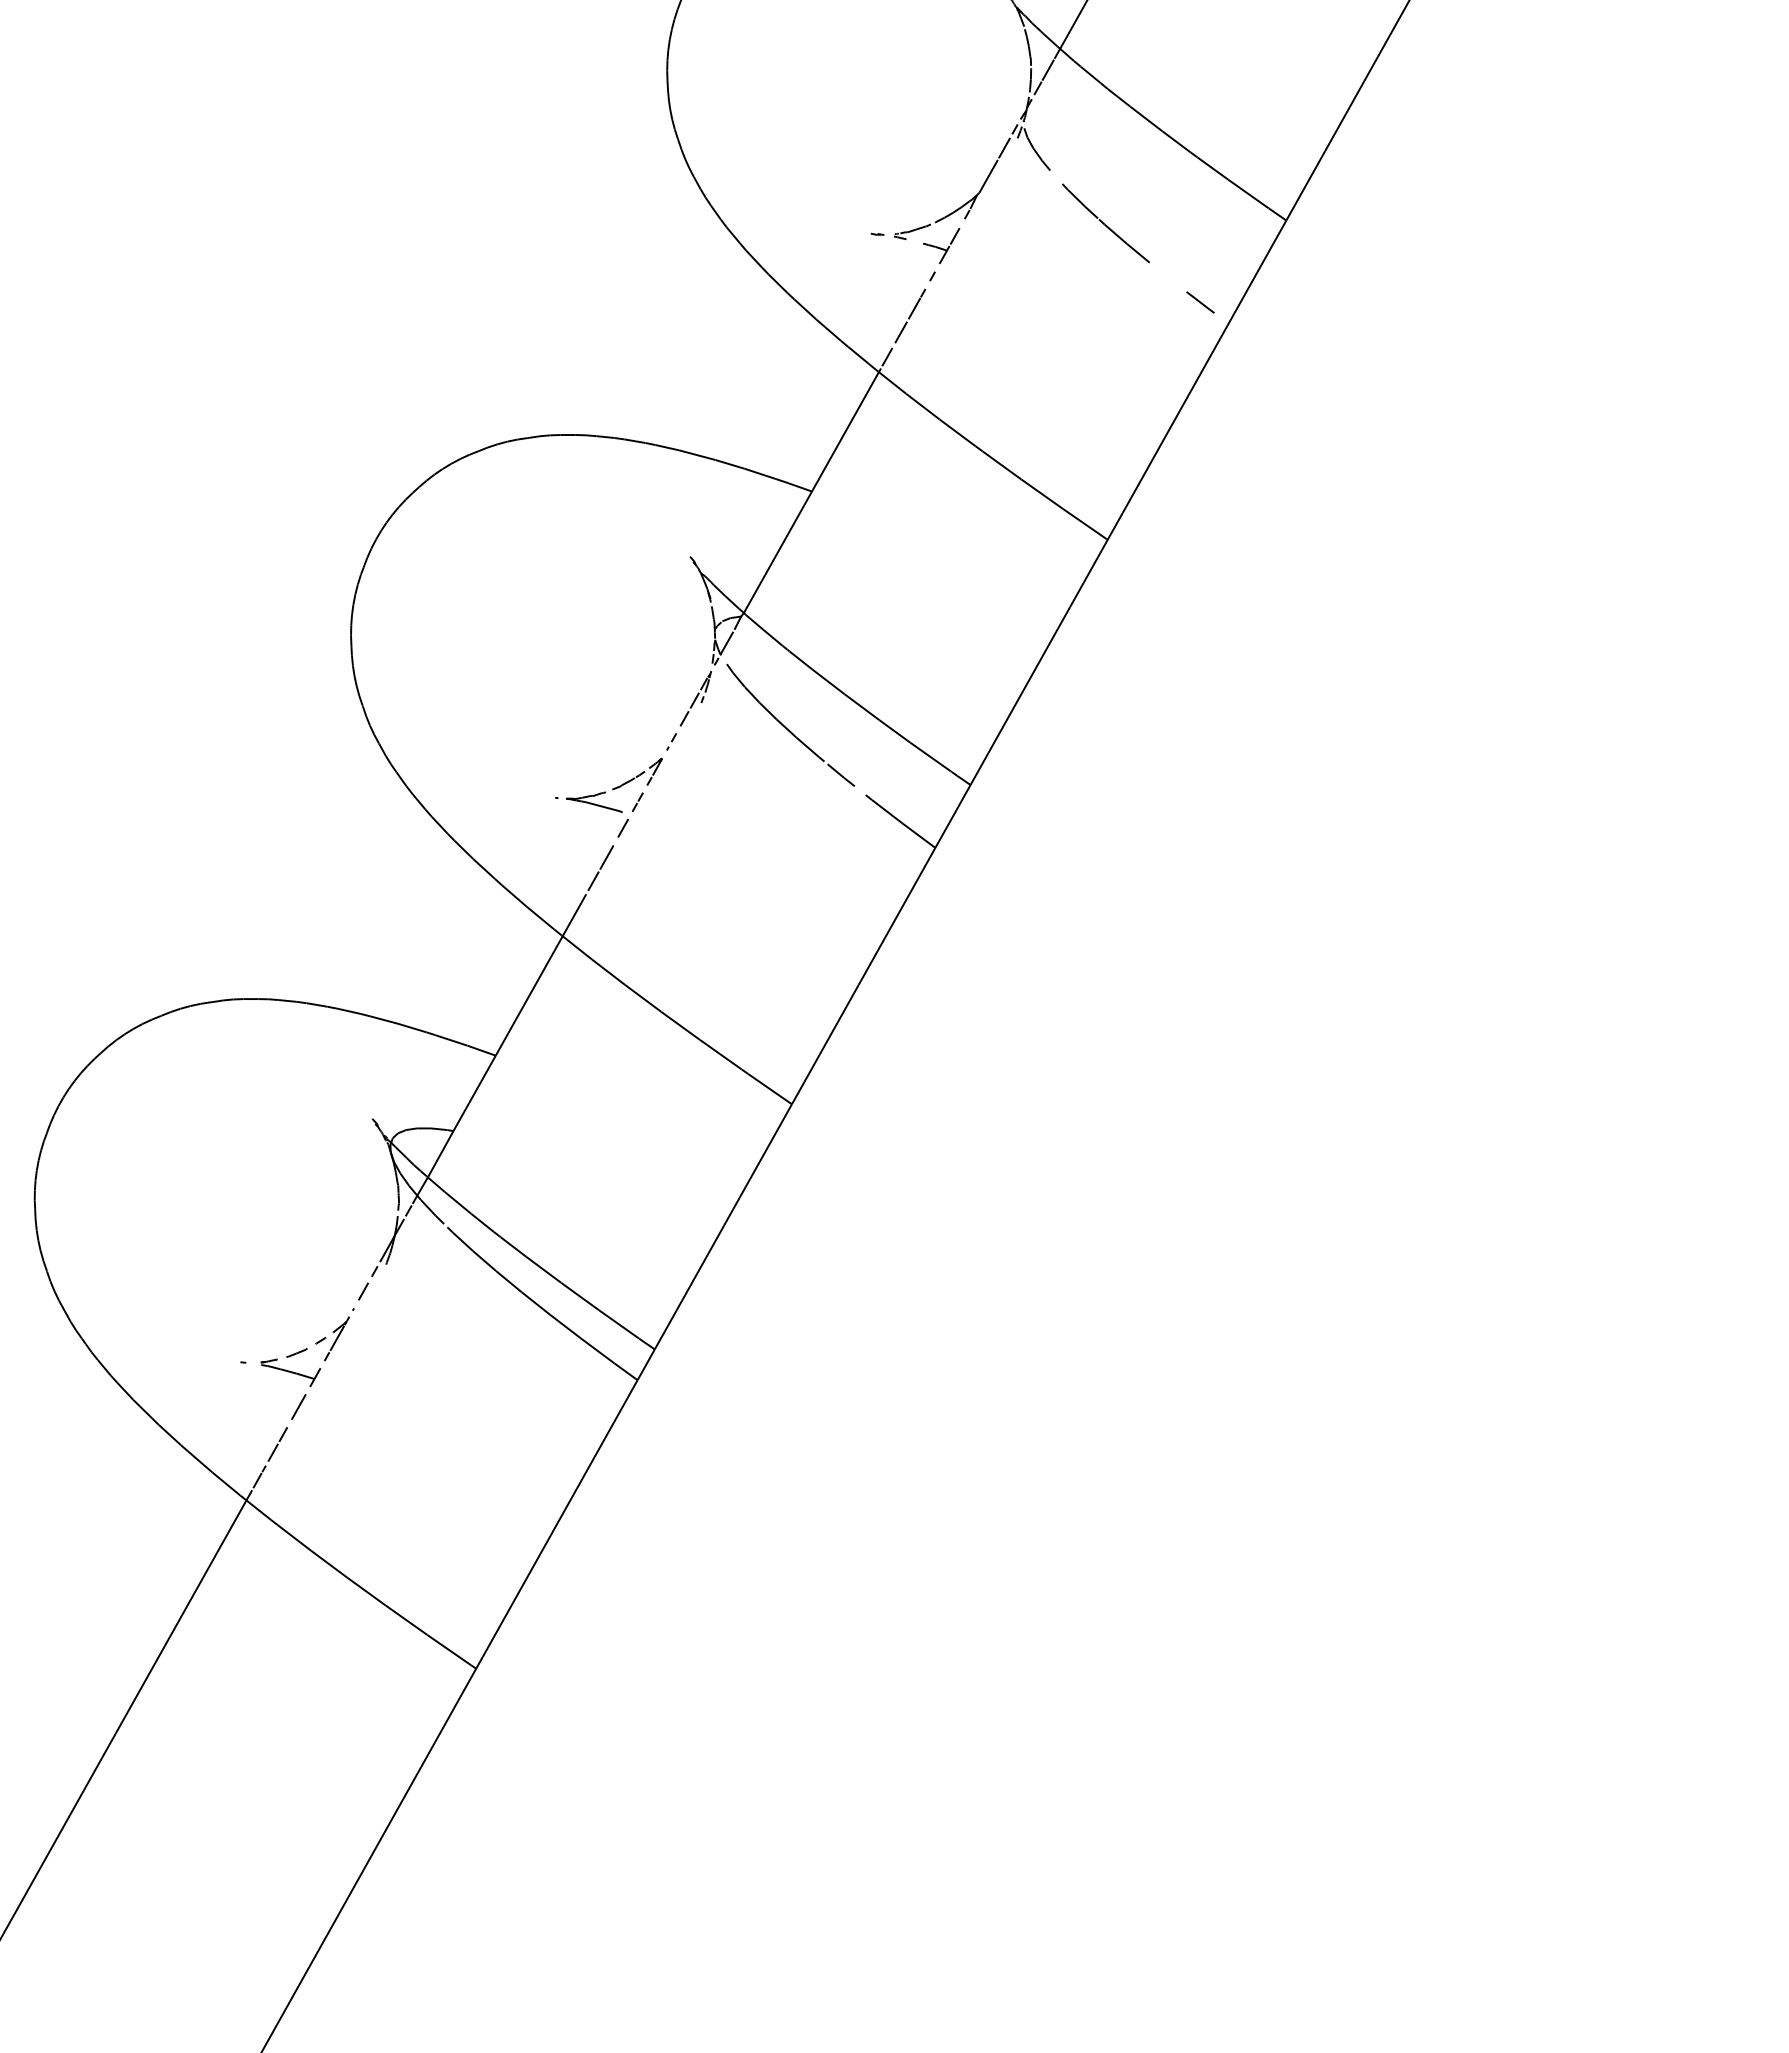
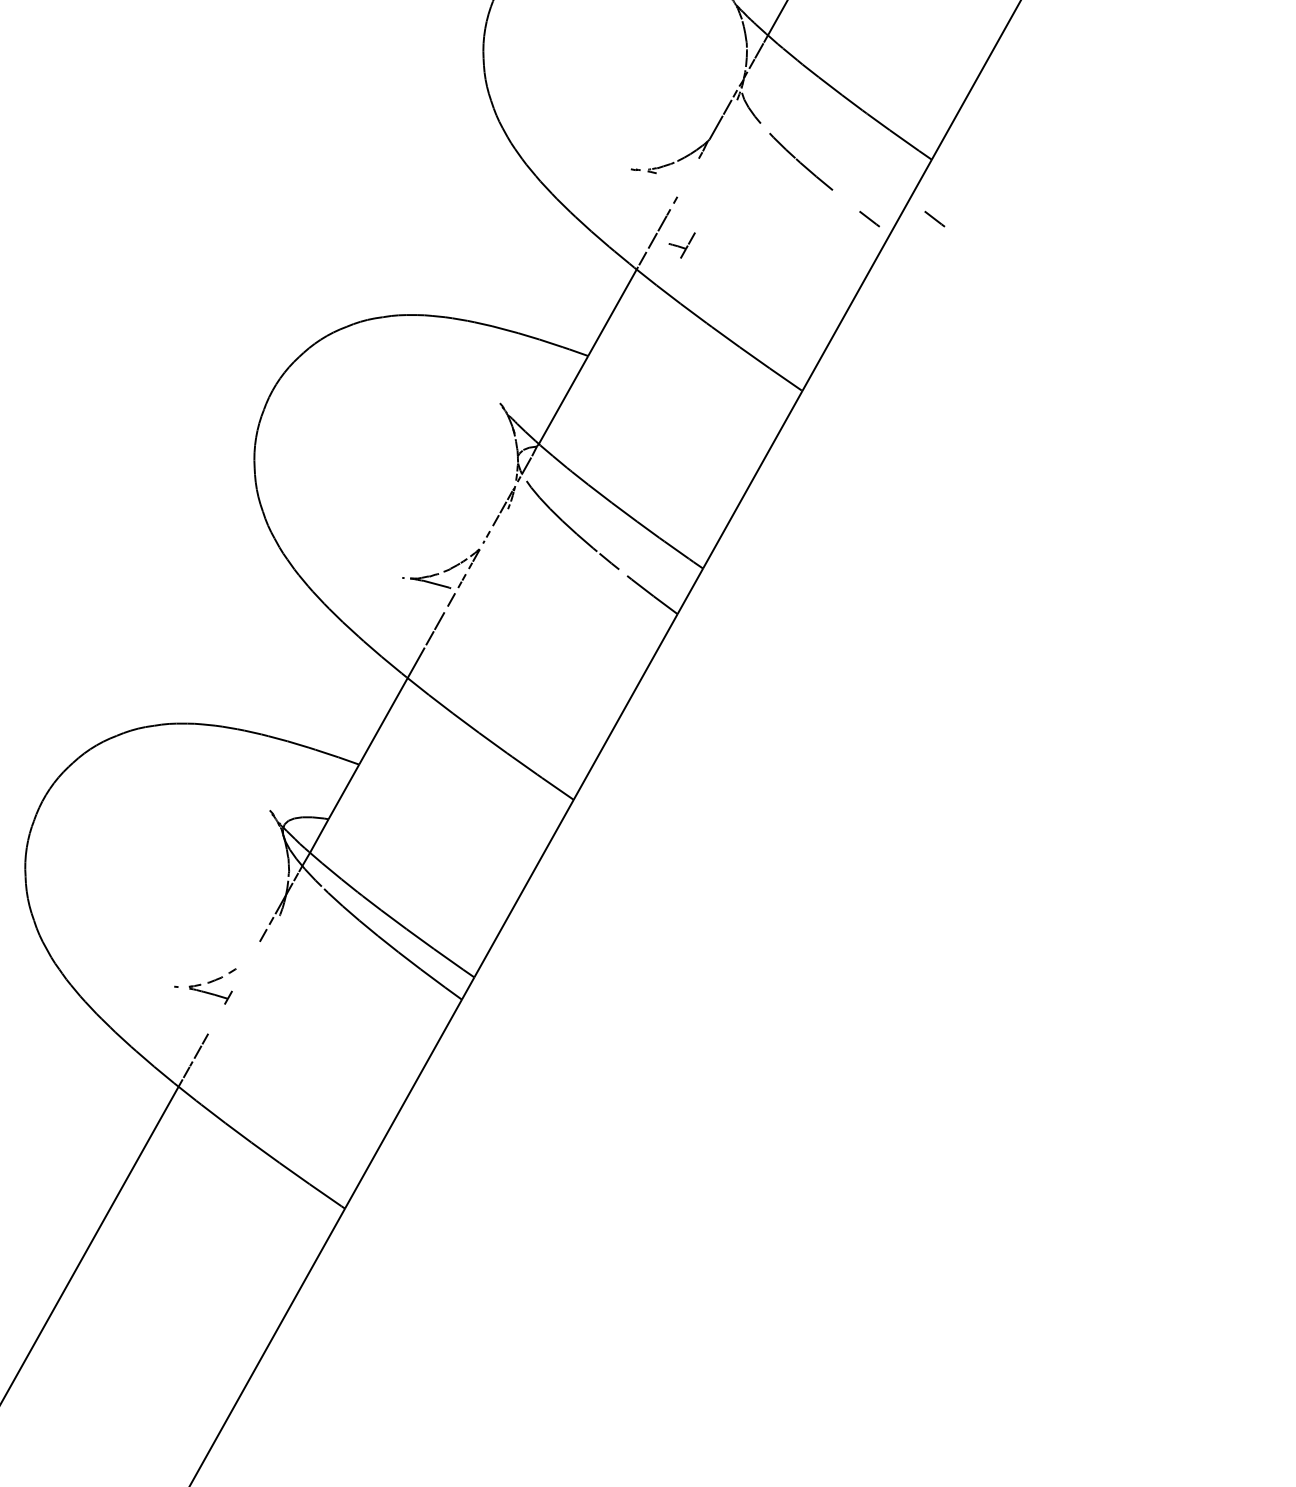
part: (941, 246) -> (682, 245), moved
line: (1290, 302) -> (934, 219), added
part: (339, 1334) -> (246, 966), removed
line: (298, 1406) -> (216, 1018), removed

